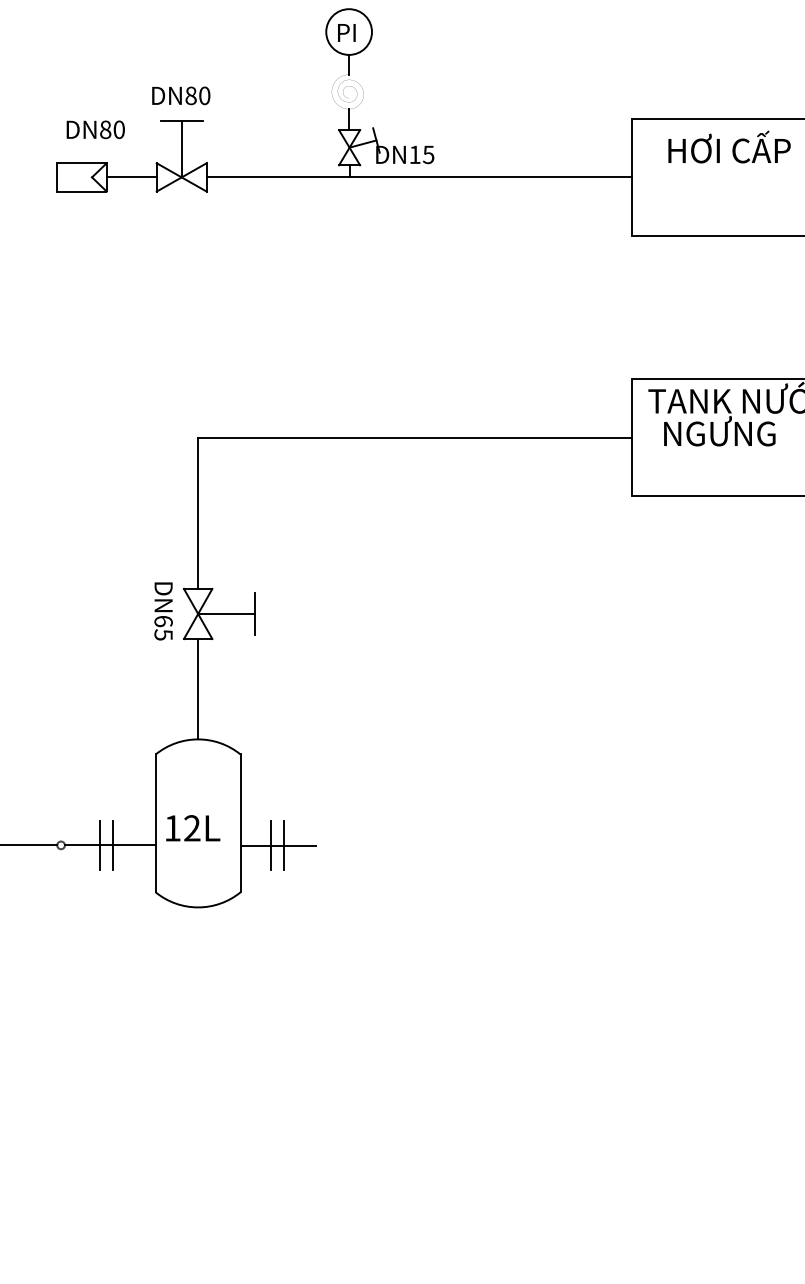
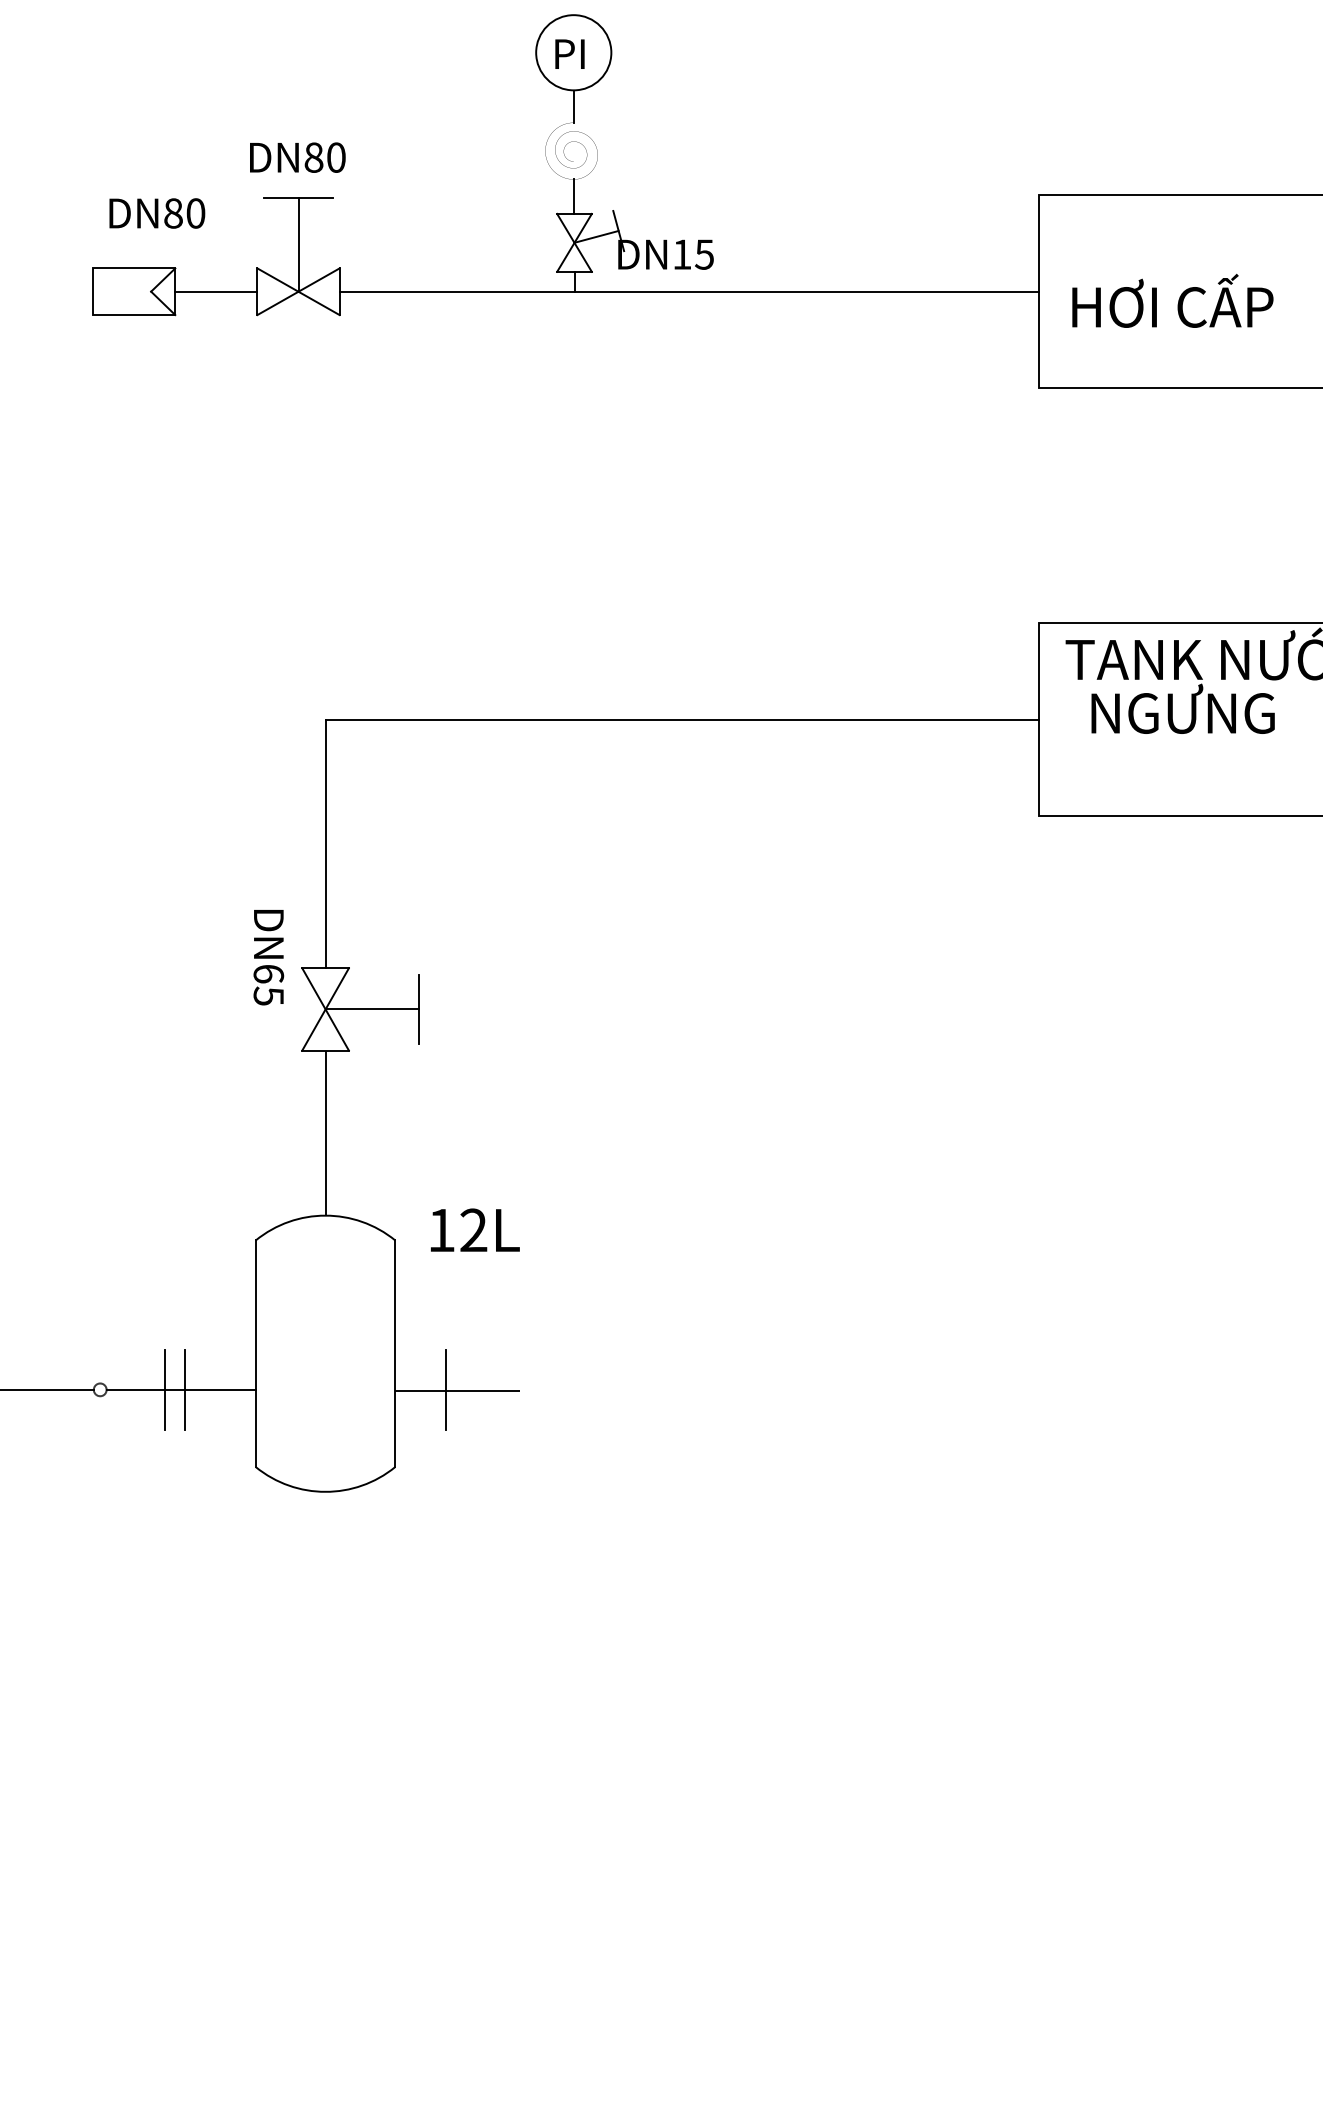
text: (729, 146) -> (1172, 300), moved
text: (163, 611) -> (268, 957), moved
text: (193, 828) -> (475, 1230), moved
line: (283, 844) -> (465, 1388), removed

